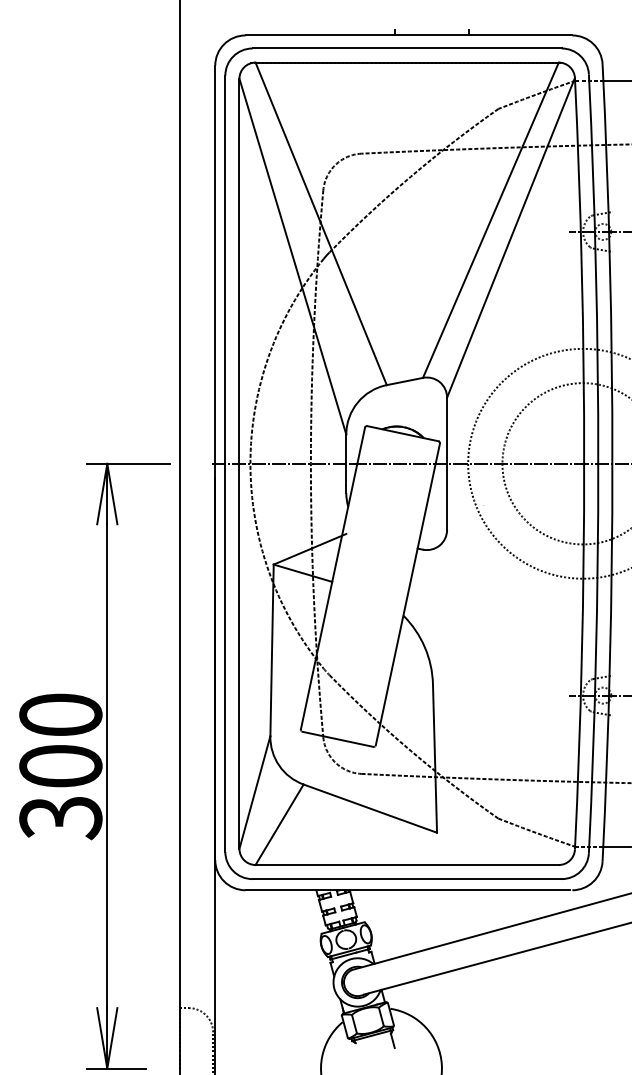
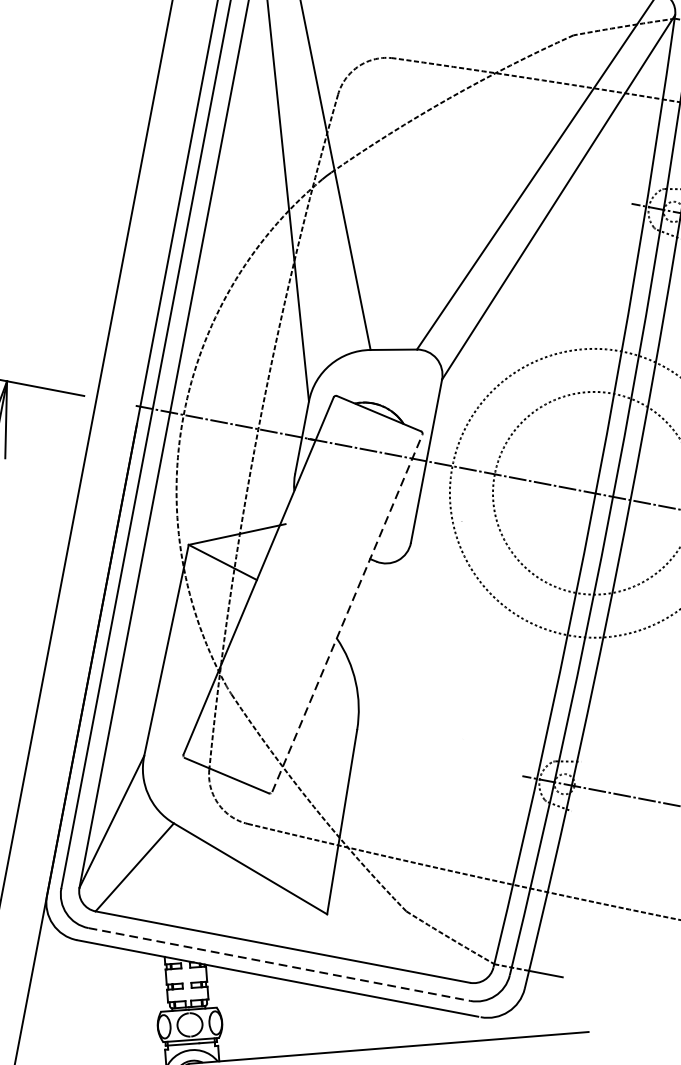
line: (408, 594) -> (348, 613), solid -> dashed
line: (407, 879) -> (279, 965), solid -> dashed

